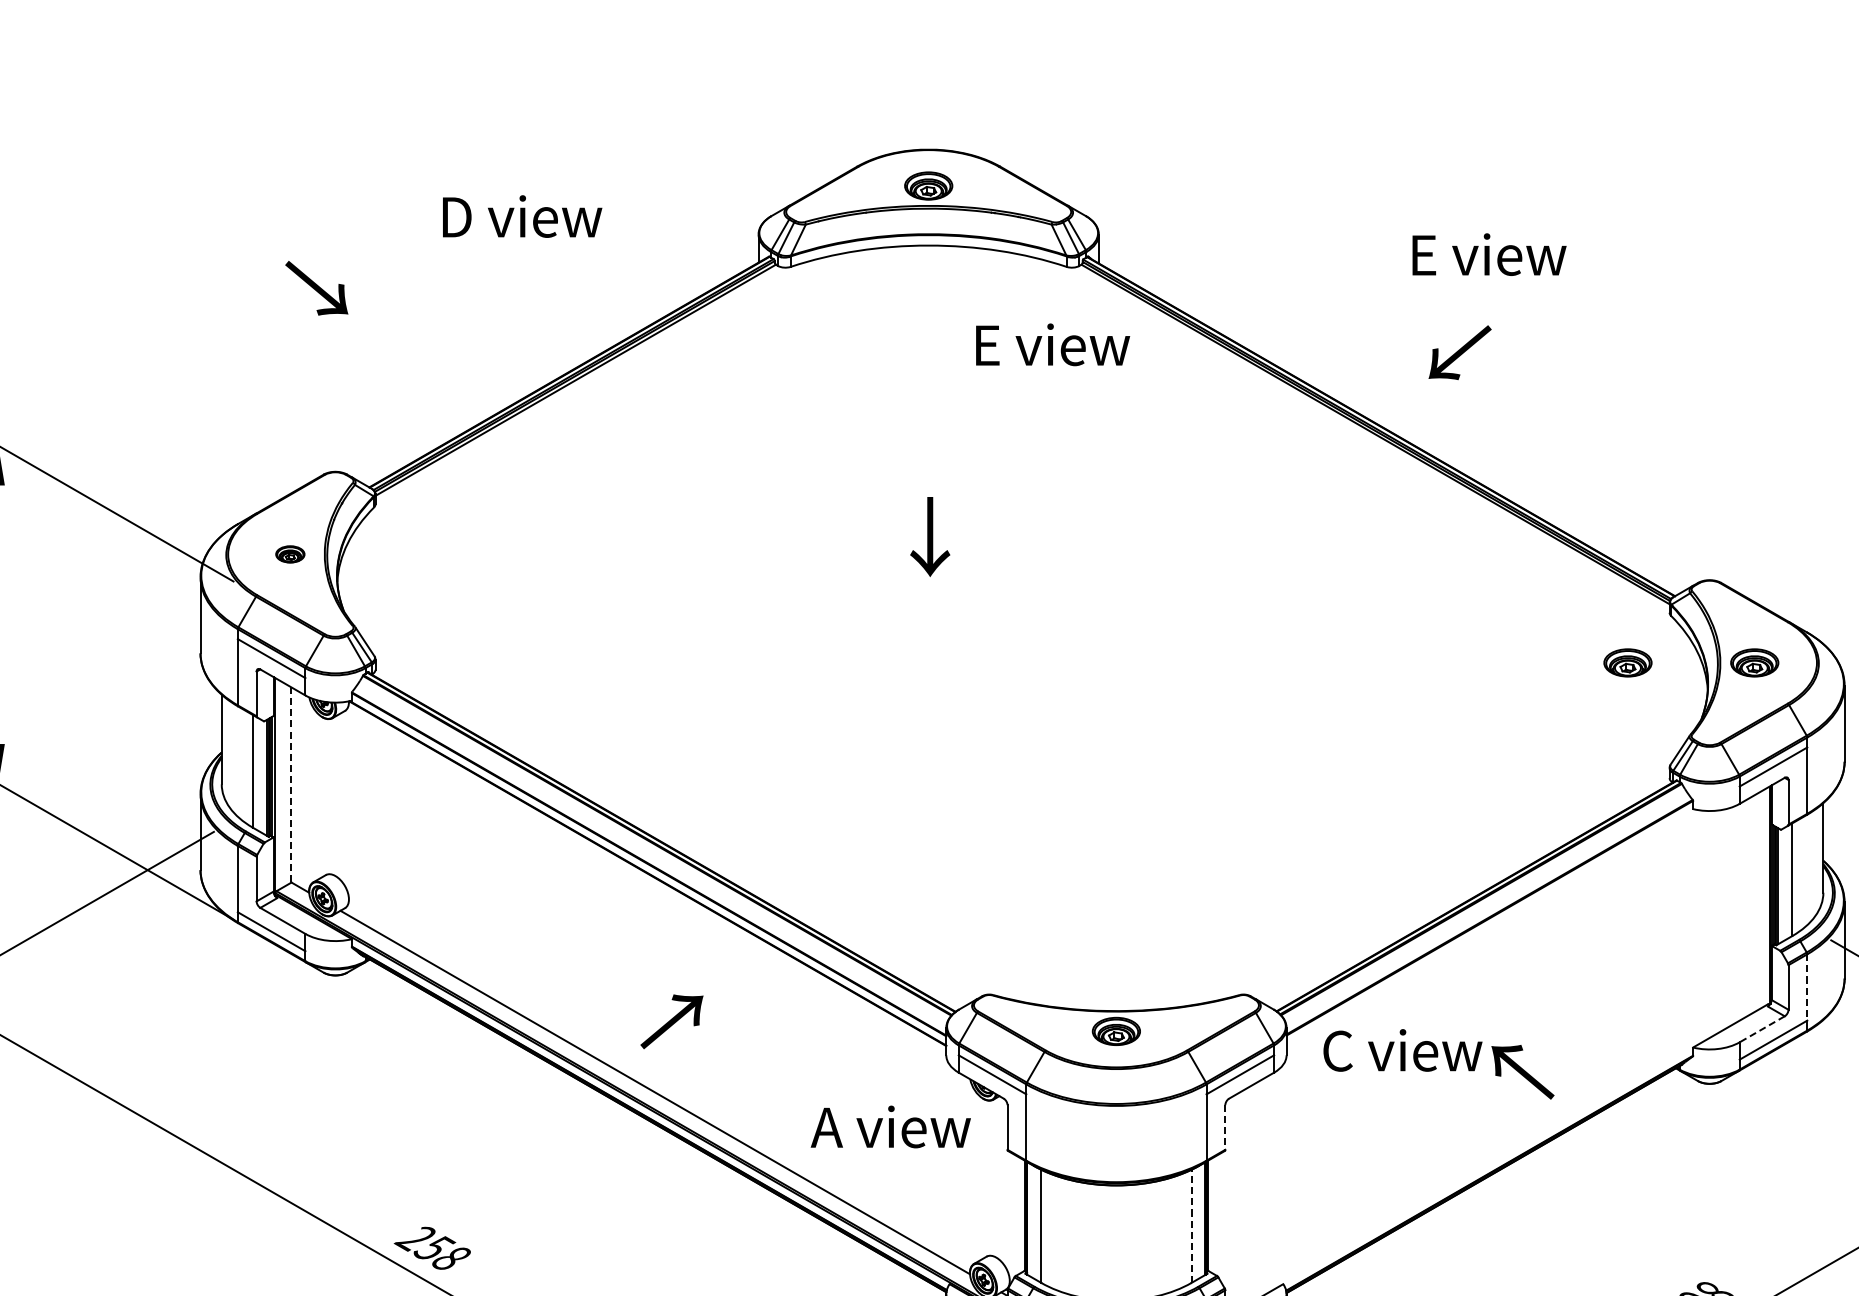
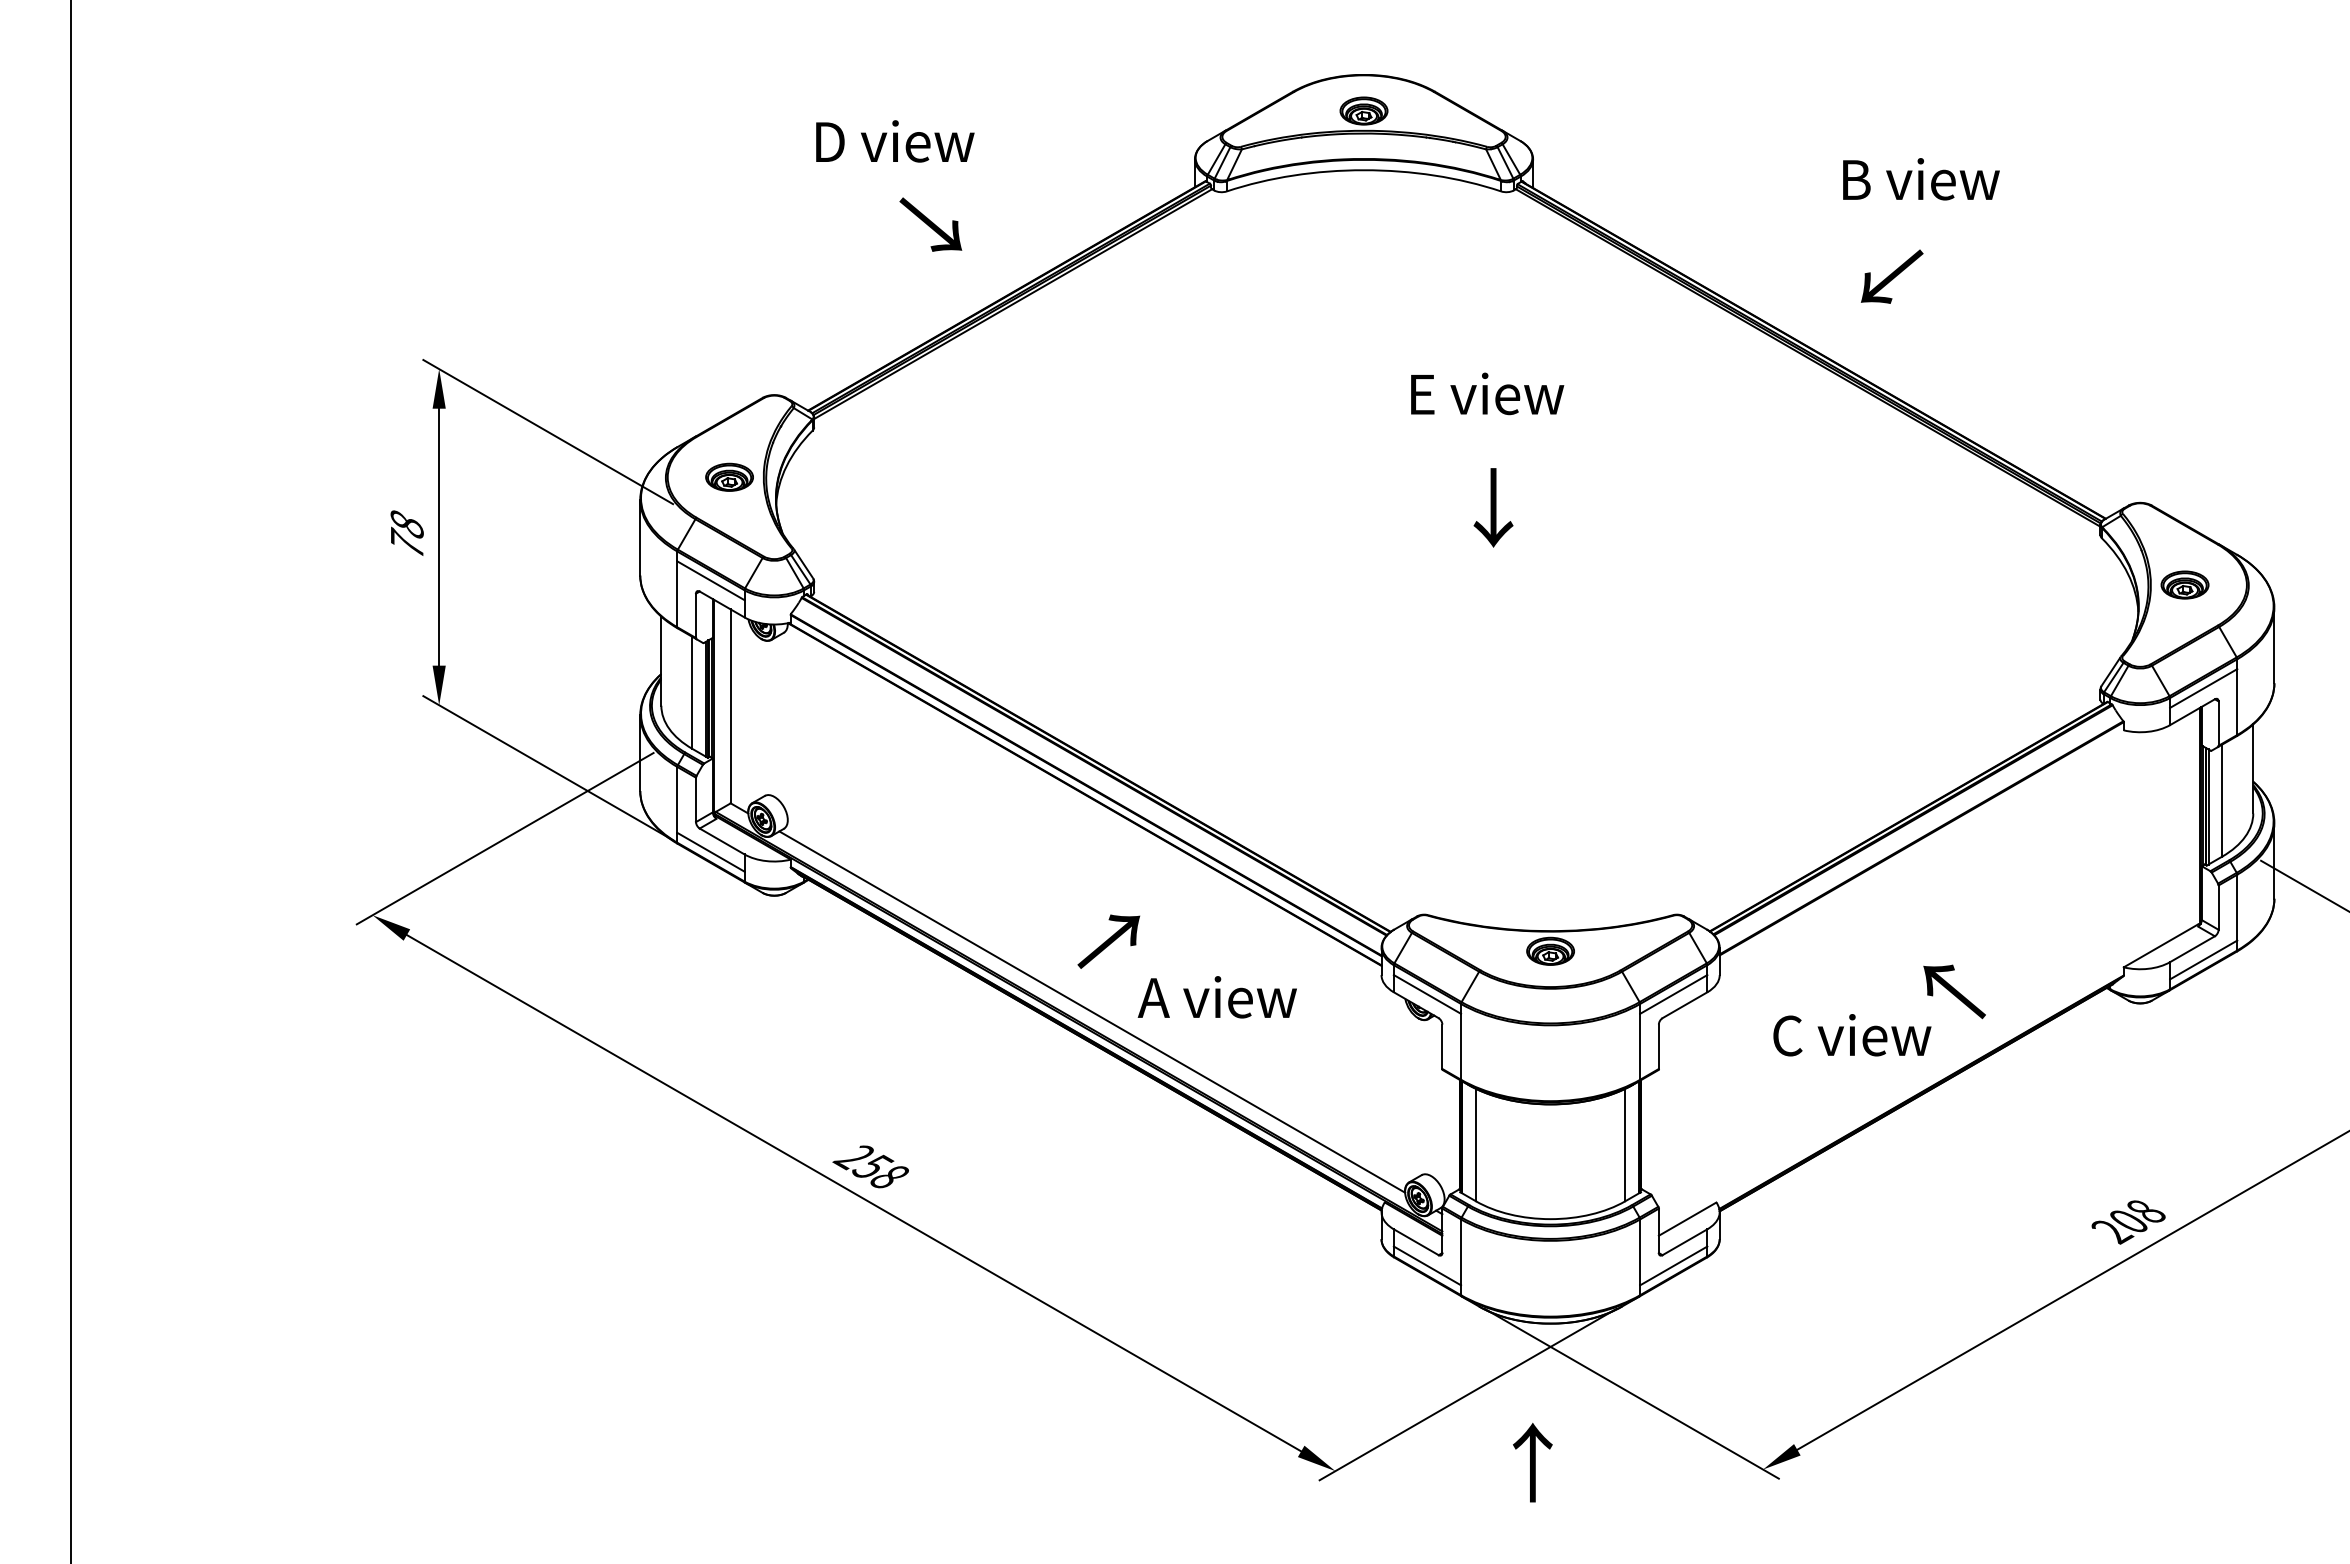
text: (522, 216) -> (895, 141), moved
text: (1489, 254) -> (1921, 179), E view -> B view
text: (316, 288) -> (930, 224), moved
text: (1052, 344) -> (1487, 393), moved
text: (930, 536) -> (1493, 507), moved
part: (290, 553) -> (729, 476), size x1.67
part: (1627, 662) -> (2058, 584), removed
line: (291, 785) -> (730, 706), dashed -> solid
line: (1807, 987) -> (2237, 907), dashed -> solid
line: (1762, 1029) -> (2192, 949), dashed -> solid
text: (1403, 1050) -> (1852, 1035), moved
text: (889, 1127) -> (1216, 997), moved
line: (1224, 1128) -> (1658, 1047), dashed -> solid
line: (1191, 1225) -> (1625, 1144), dashed -> solid

